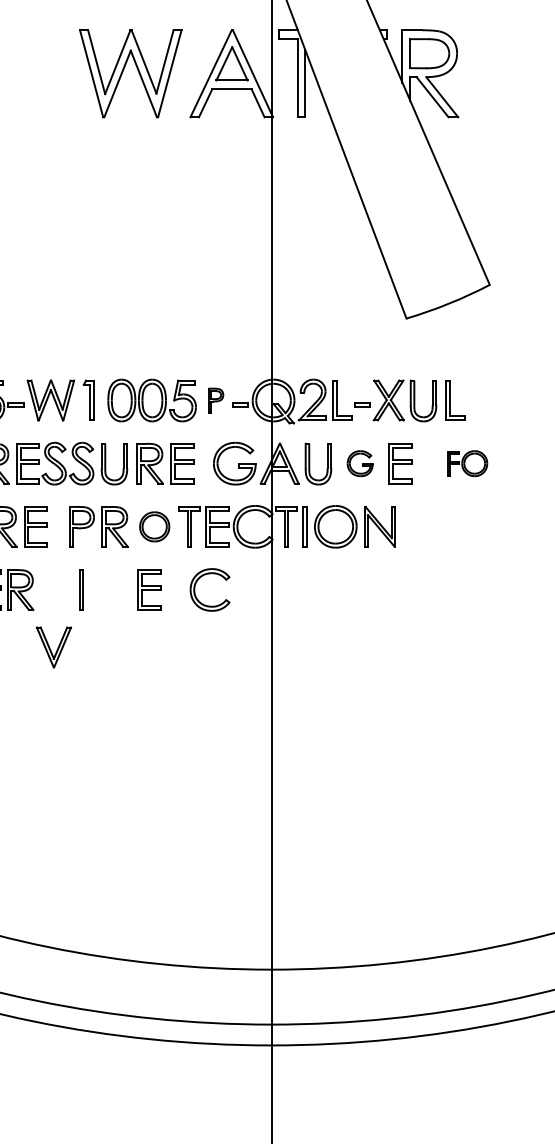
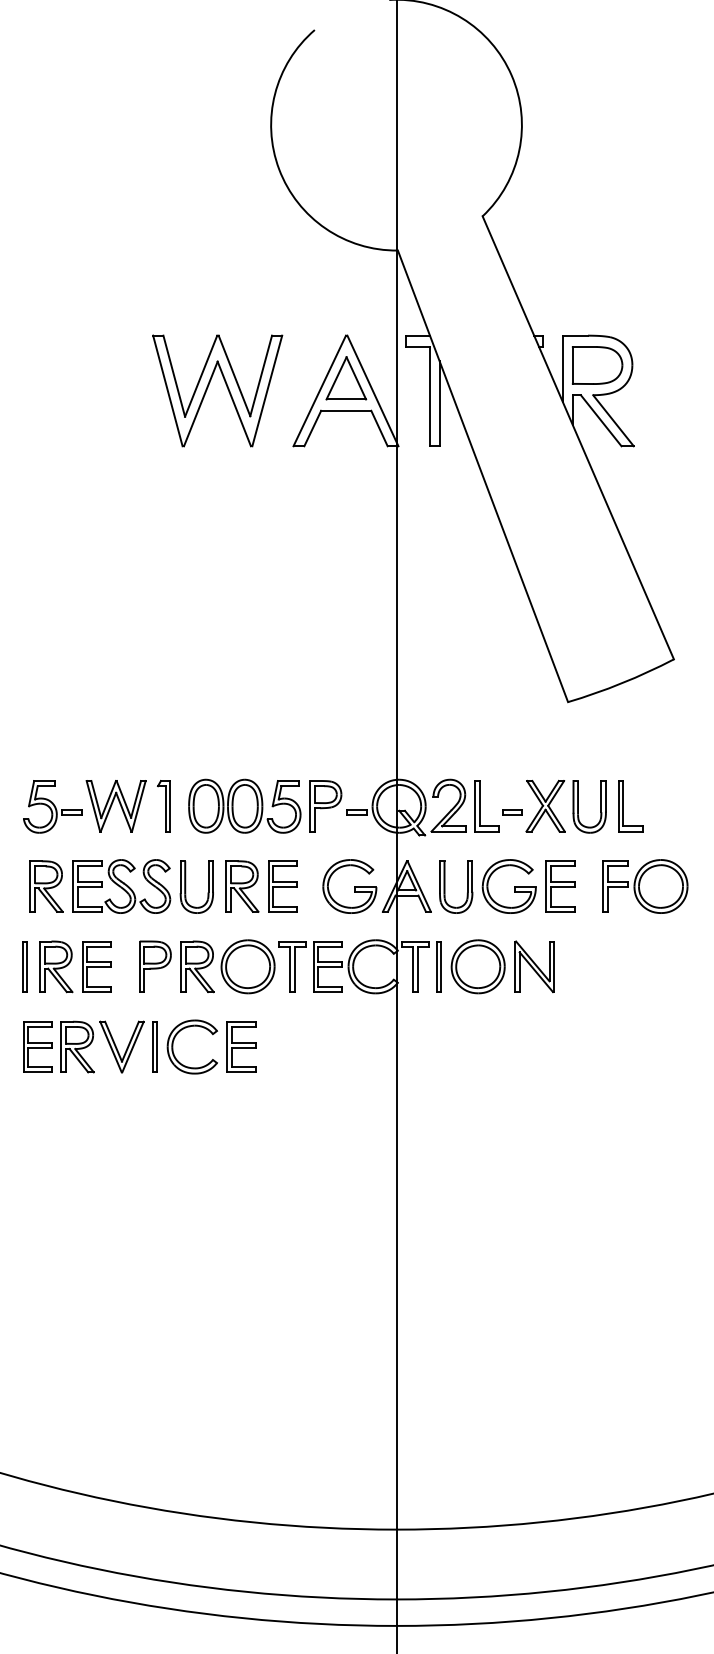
part: (215, 400) -> (325, 806), size x1.67
part: (359, 463) -> (508, 886), size x1.67
part: (467, 463) -> (645, 886), size x1.67
part: (154, 526) -> (247, 966), size x1.43
part: (195, 589) -> (173, 1046), moved
part: (53, 646) -> (121, 1046), moved

